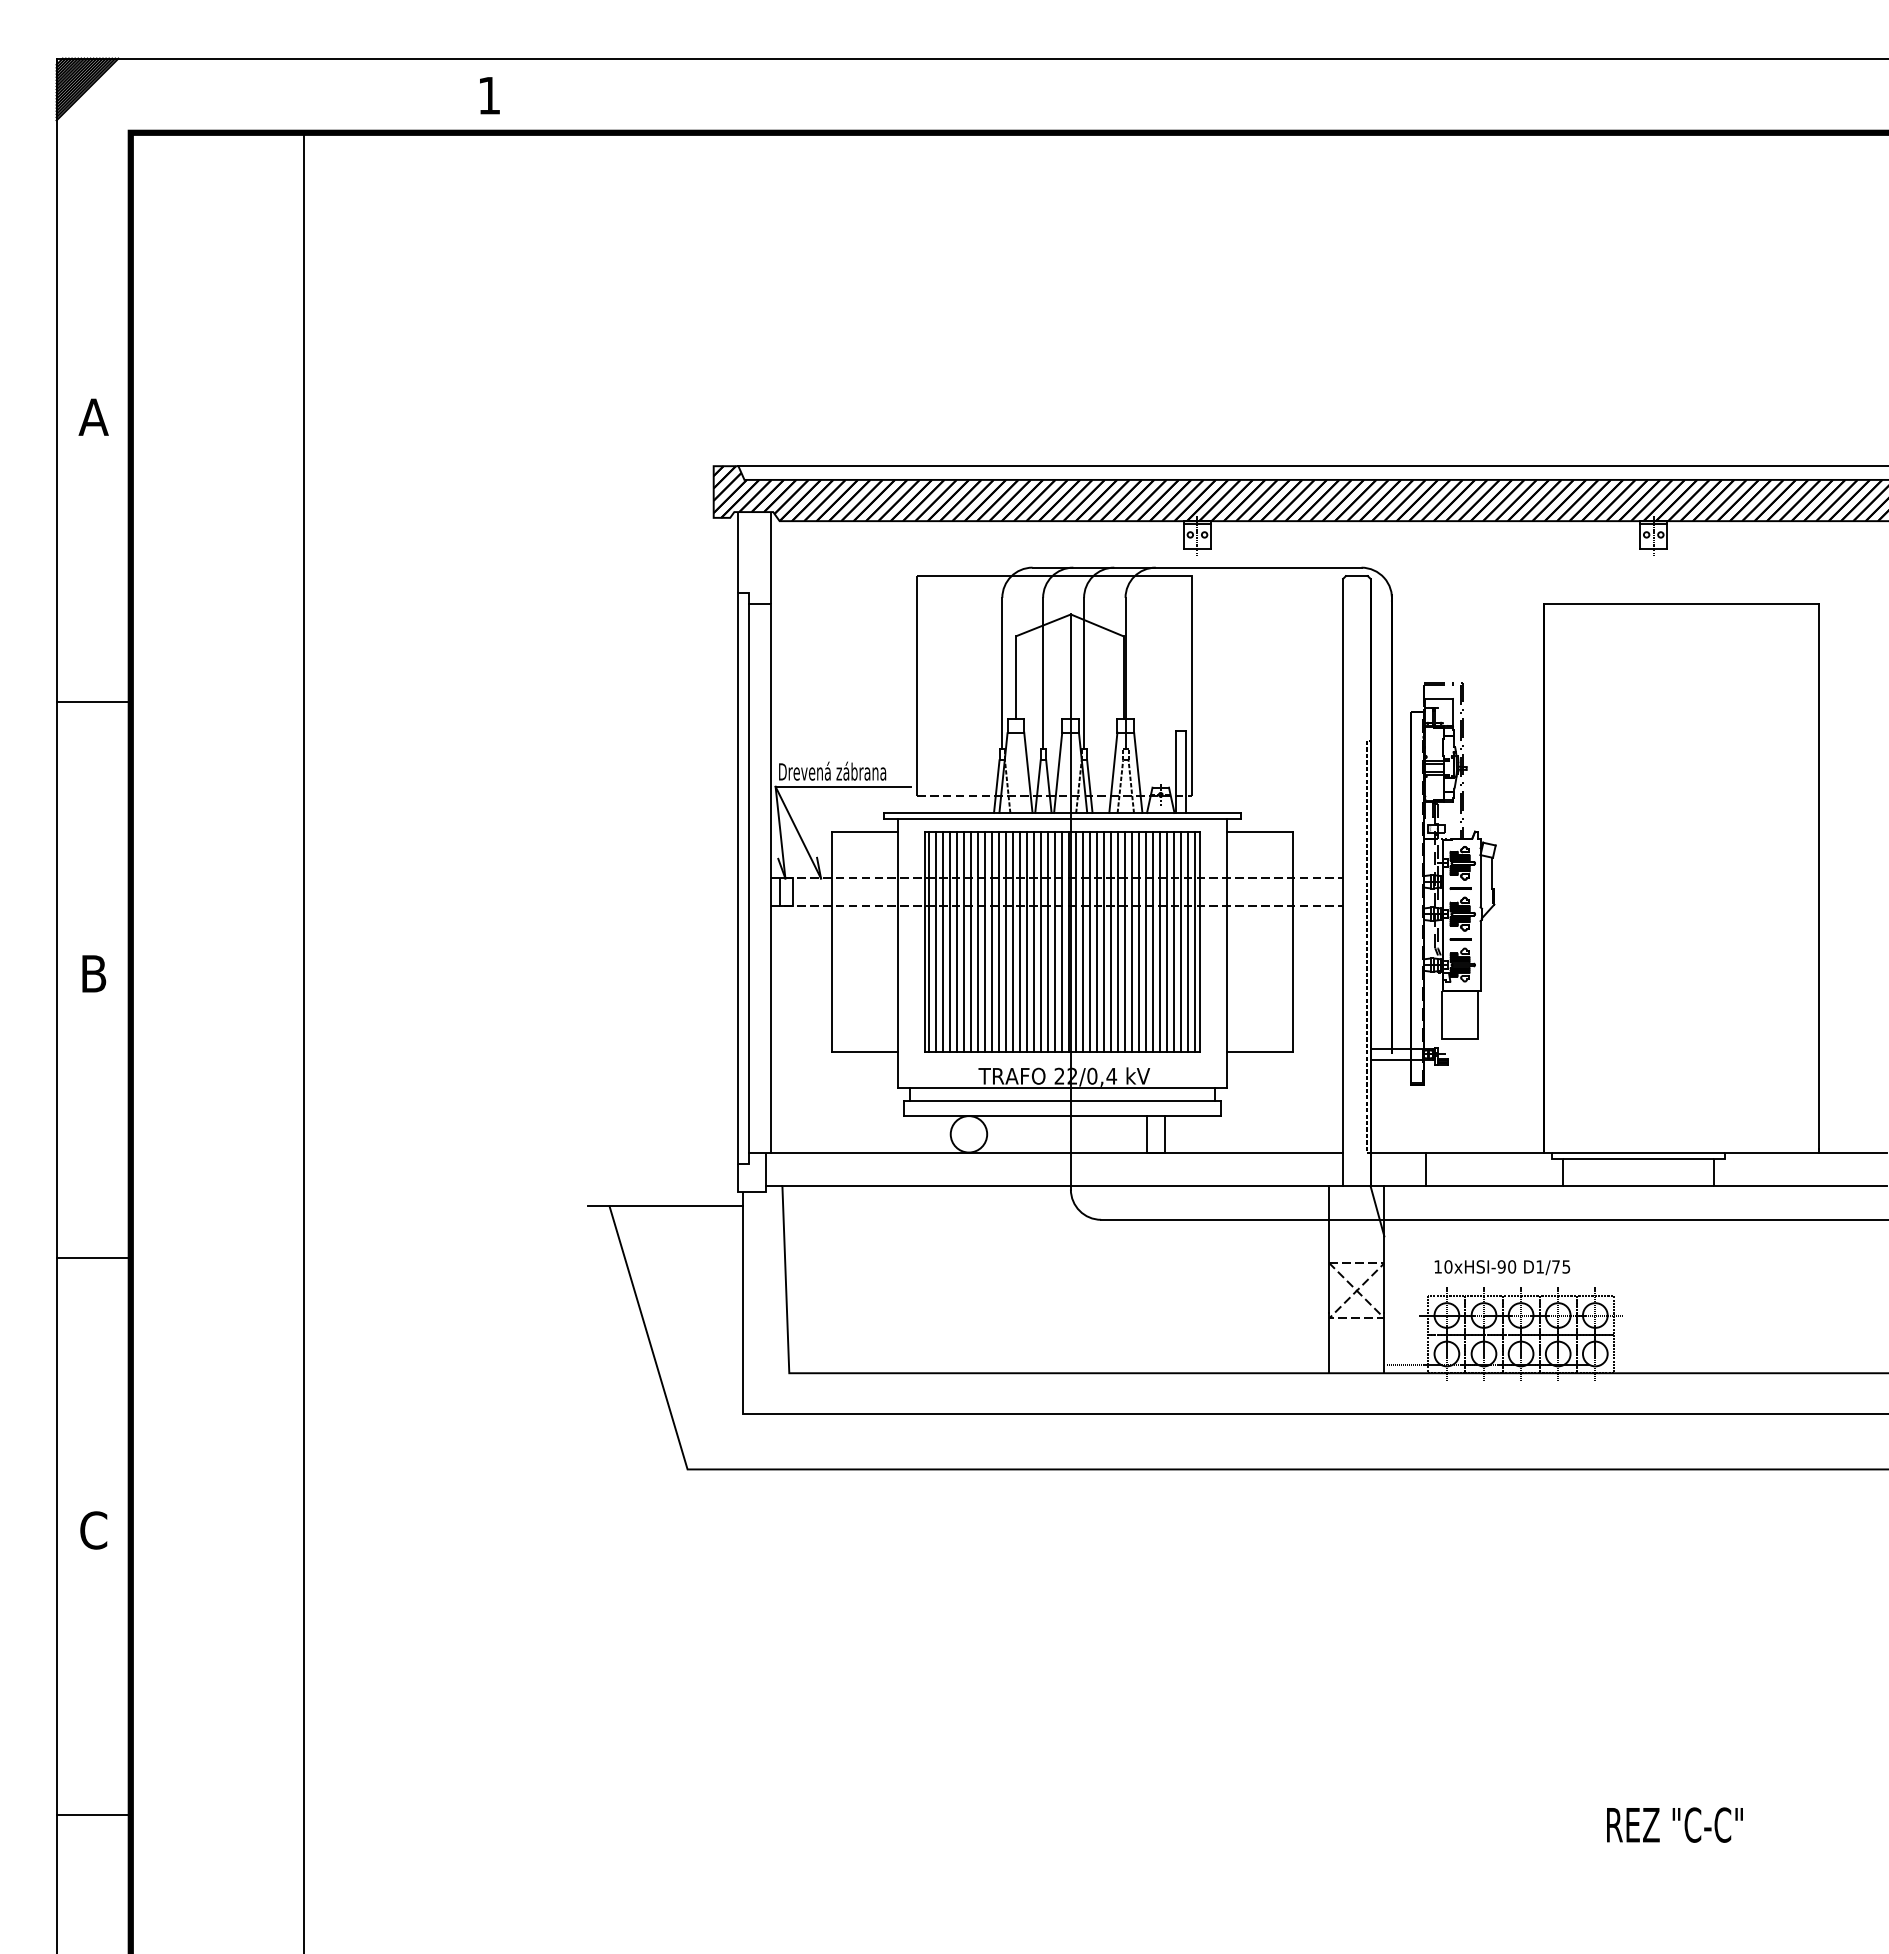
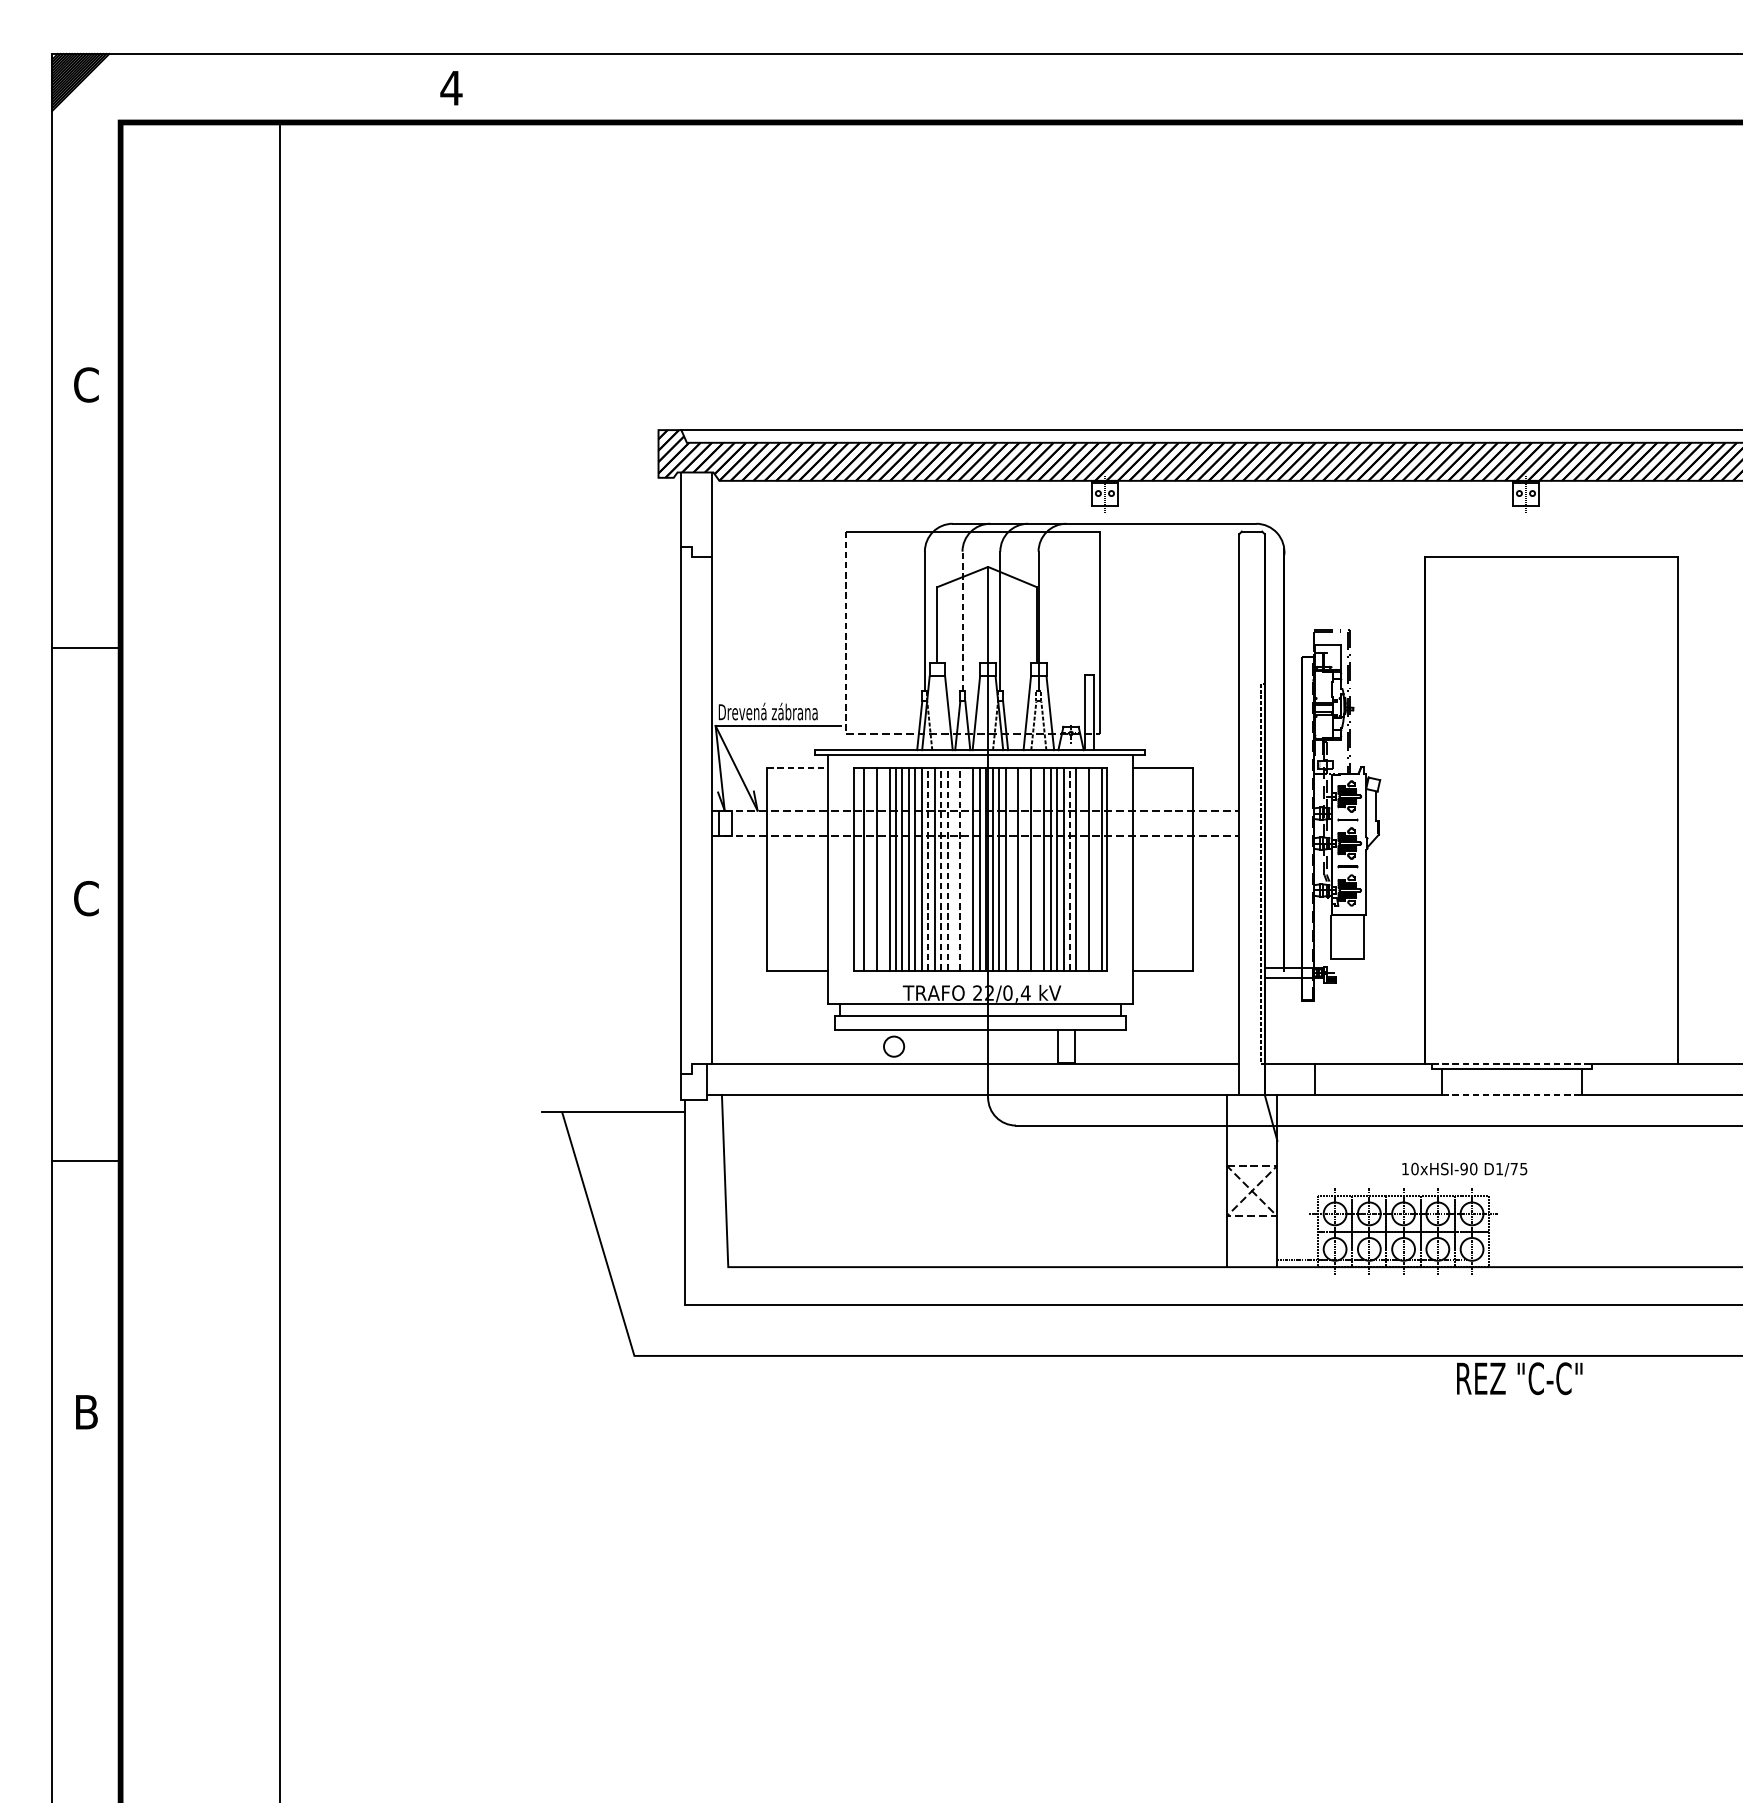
text: (489, 95) -> (451, 88), 1 -> 4
text: (93, 417) -> (86, 385), A -> C
line: (1043, 673) -> (962, 621), solid -> dashed
line: (917, 686) -> (846, 633), solid -> dashed
line: (864, 832) -> (797, 768), solid -> dashed
line: (749, 878) -> (691, 810), removed
line: (929, 941) -> (857, 868), removed
line: (943, 941) -> (870, 868), removed
line: (957, 941) -> (883, 868), removed
line: (1033, 941) -> (953, 868), removed
line: (1047, 941) -> (966, 868), removed
line: (1096, 941) -> (1011, 868), removed
line: (1110, 941) -> (1024, 868), removed
line: (1124, 941) -> (1037, 868), removed
line: (1173, 941) -> (1082, 868), removed
line: (1187, 941) -> (1095, 868), removed
line: (1005, 942) -> (927, 869), solid -> dashed
line: (1019, 942) -> (940, 869), solid -> dashed
line: (1026, 942) -> (947, 869), solid -> dashed
line: (1040, 942) -> (960, 869), solid -> dashed
line: (1159, 942) -> (1069, 869), solid -> dashed
text: (93, 973) -> (86, 898), B -> C
circle: (968, 1134) -> (893, 1046), size x0.6
line: (1638, 1153) -> (1511, 1064), solid -> dashed
line: (1638, 1186) -> (1511, 1094), solid -> dashed
text: (1502, 1267) -> (1464, 1169), moved
text: (93, 1530) -> (86, 1412), C -> B
line: (93, 1814) -> (86, 1674), removed
text: (1674, 1824) -> (1519, 1378), moved

